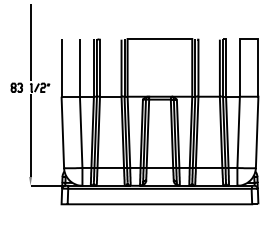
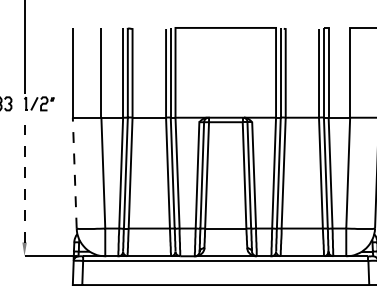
line: (62, 132) -> (74, 173), solid -> dashed
line: (30, 135) -> (24, 178), solid -> dashed

